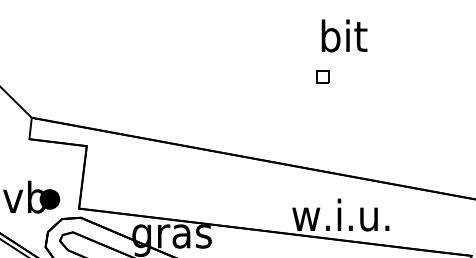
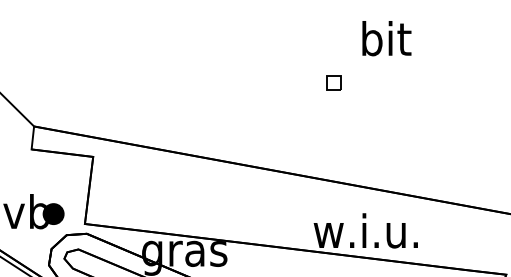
text: (344, 35) -> (386, 38), moved
part: (322, 76) -> (333, 82), moved

